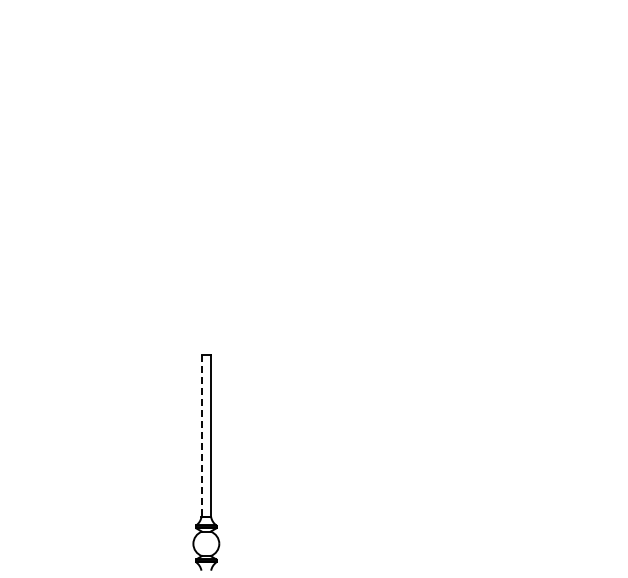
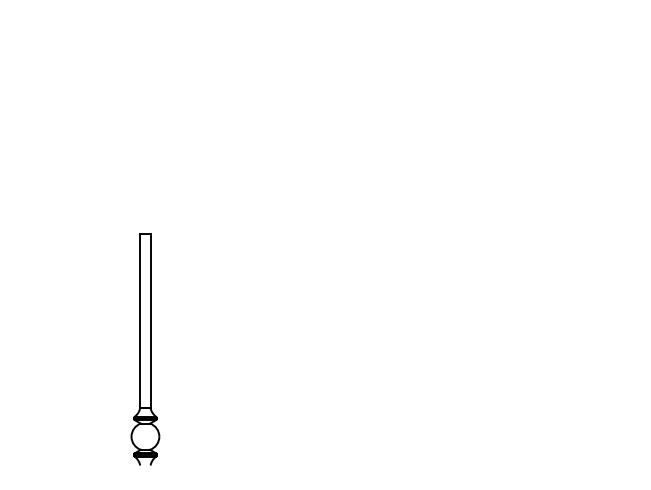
line: (201, 435) -> (140, 320), dashed -> solid

